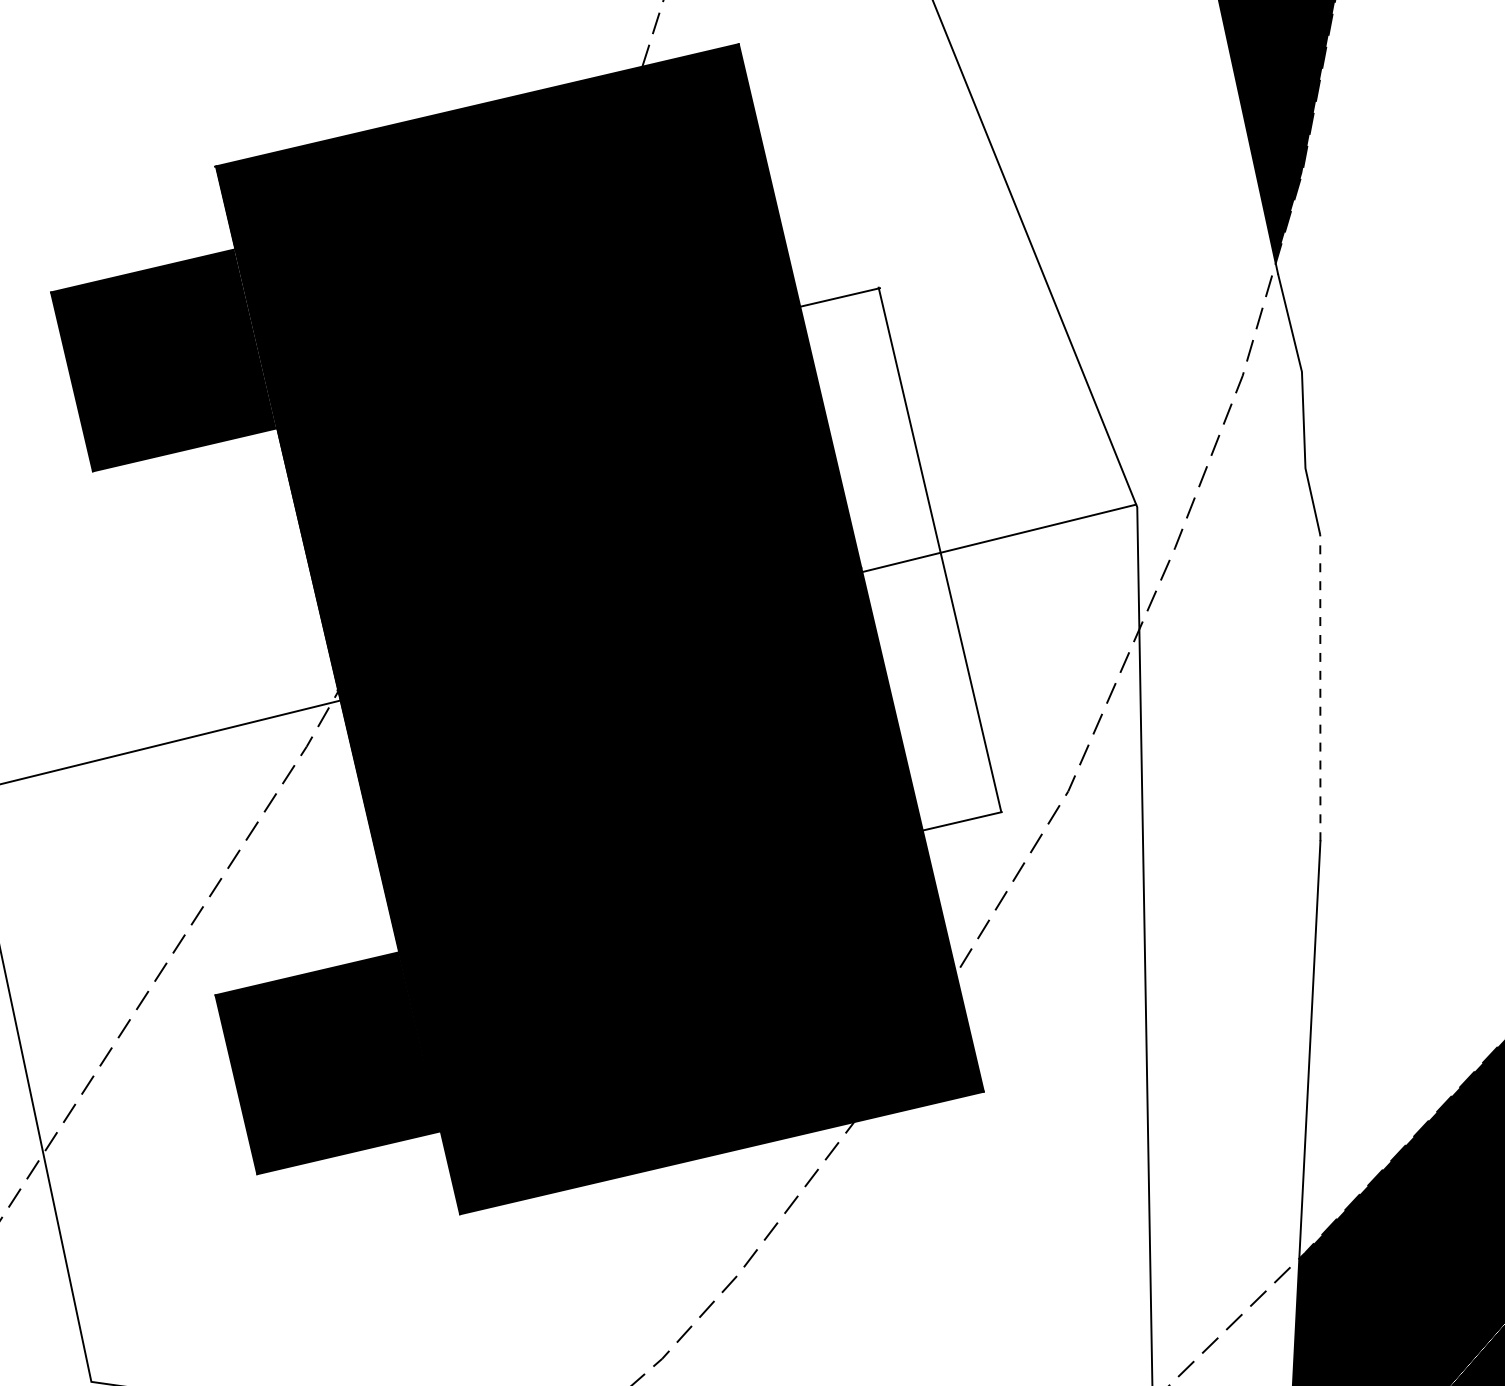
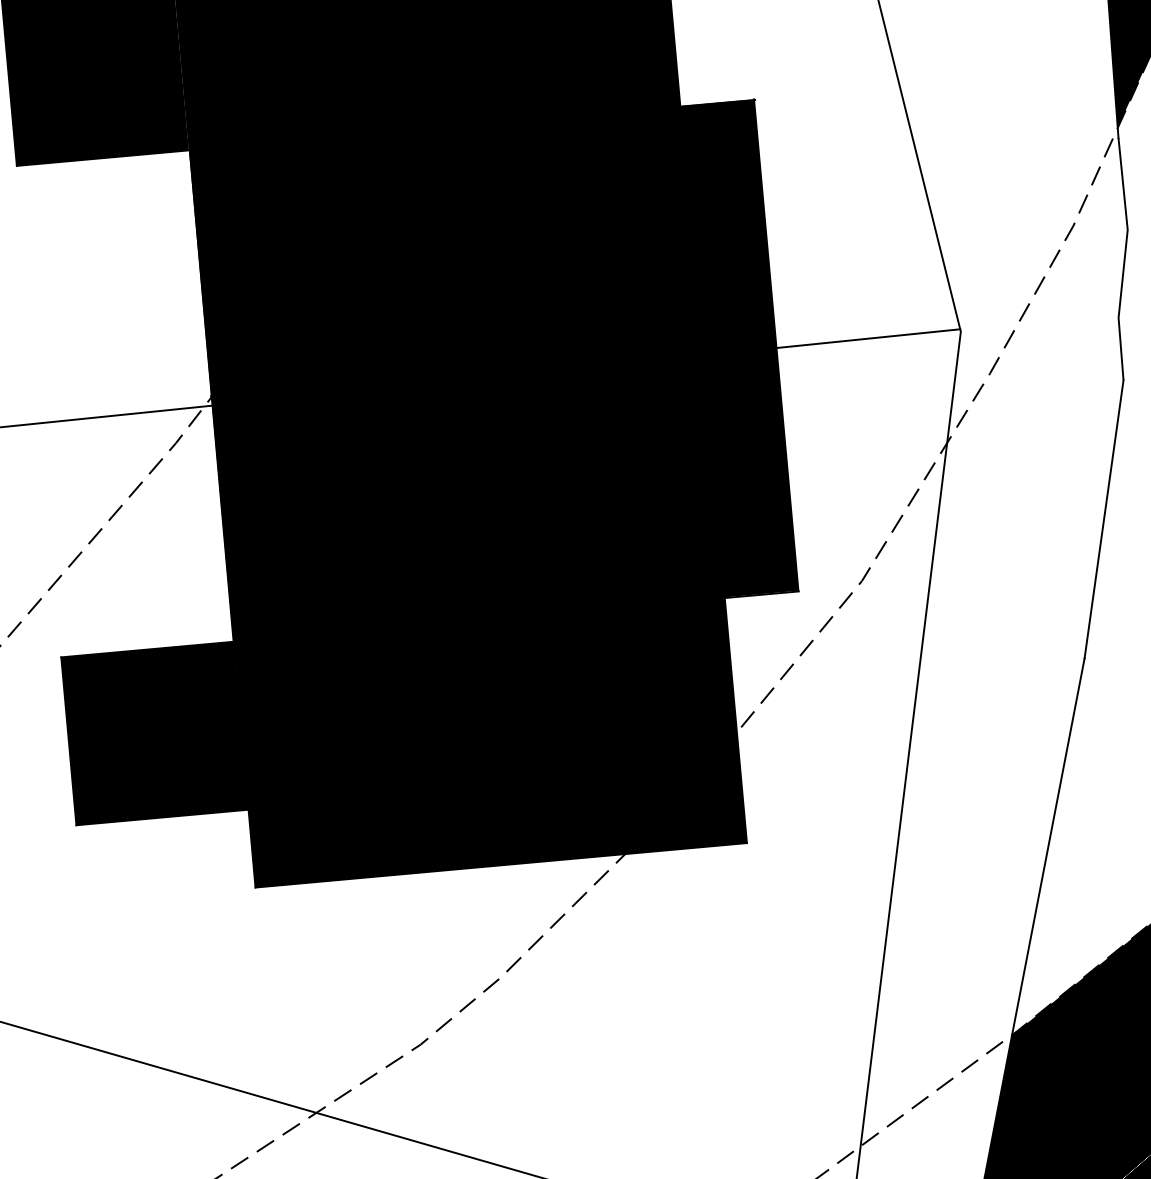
fill: (900, 558) -> (739, 348), added
line: (1320, 687) -> (1104, 518), dashed -> solid

